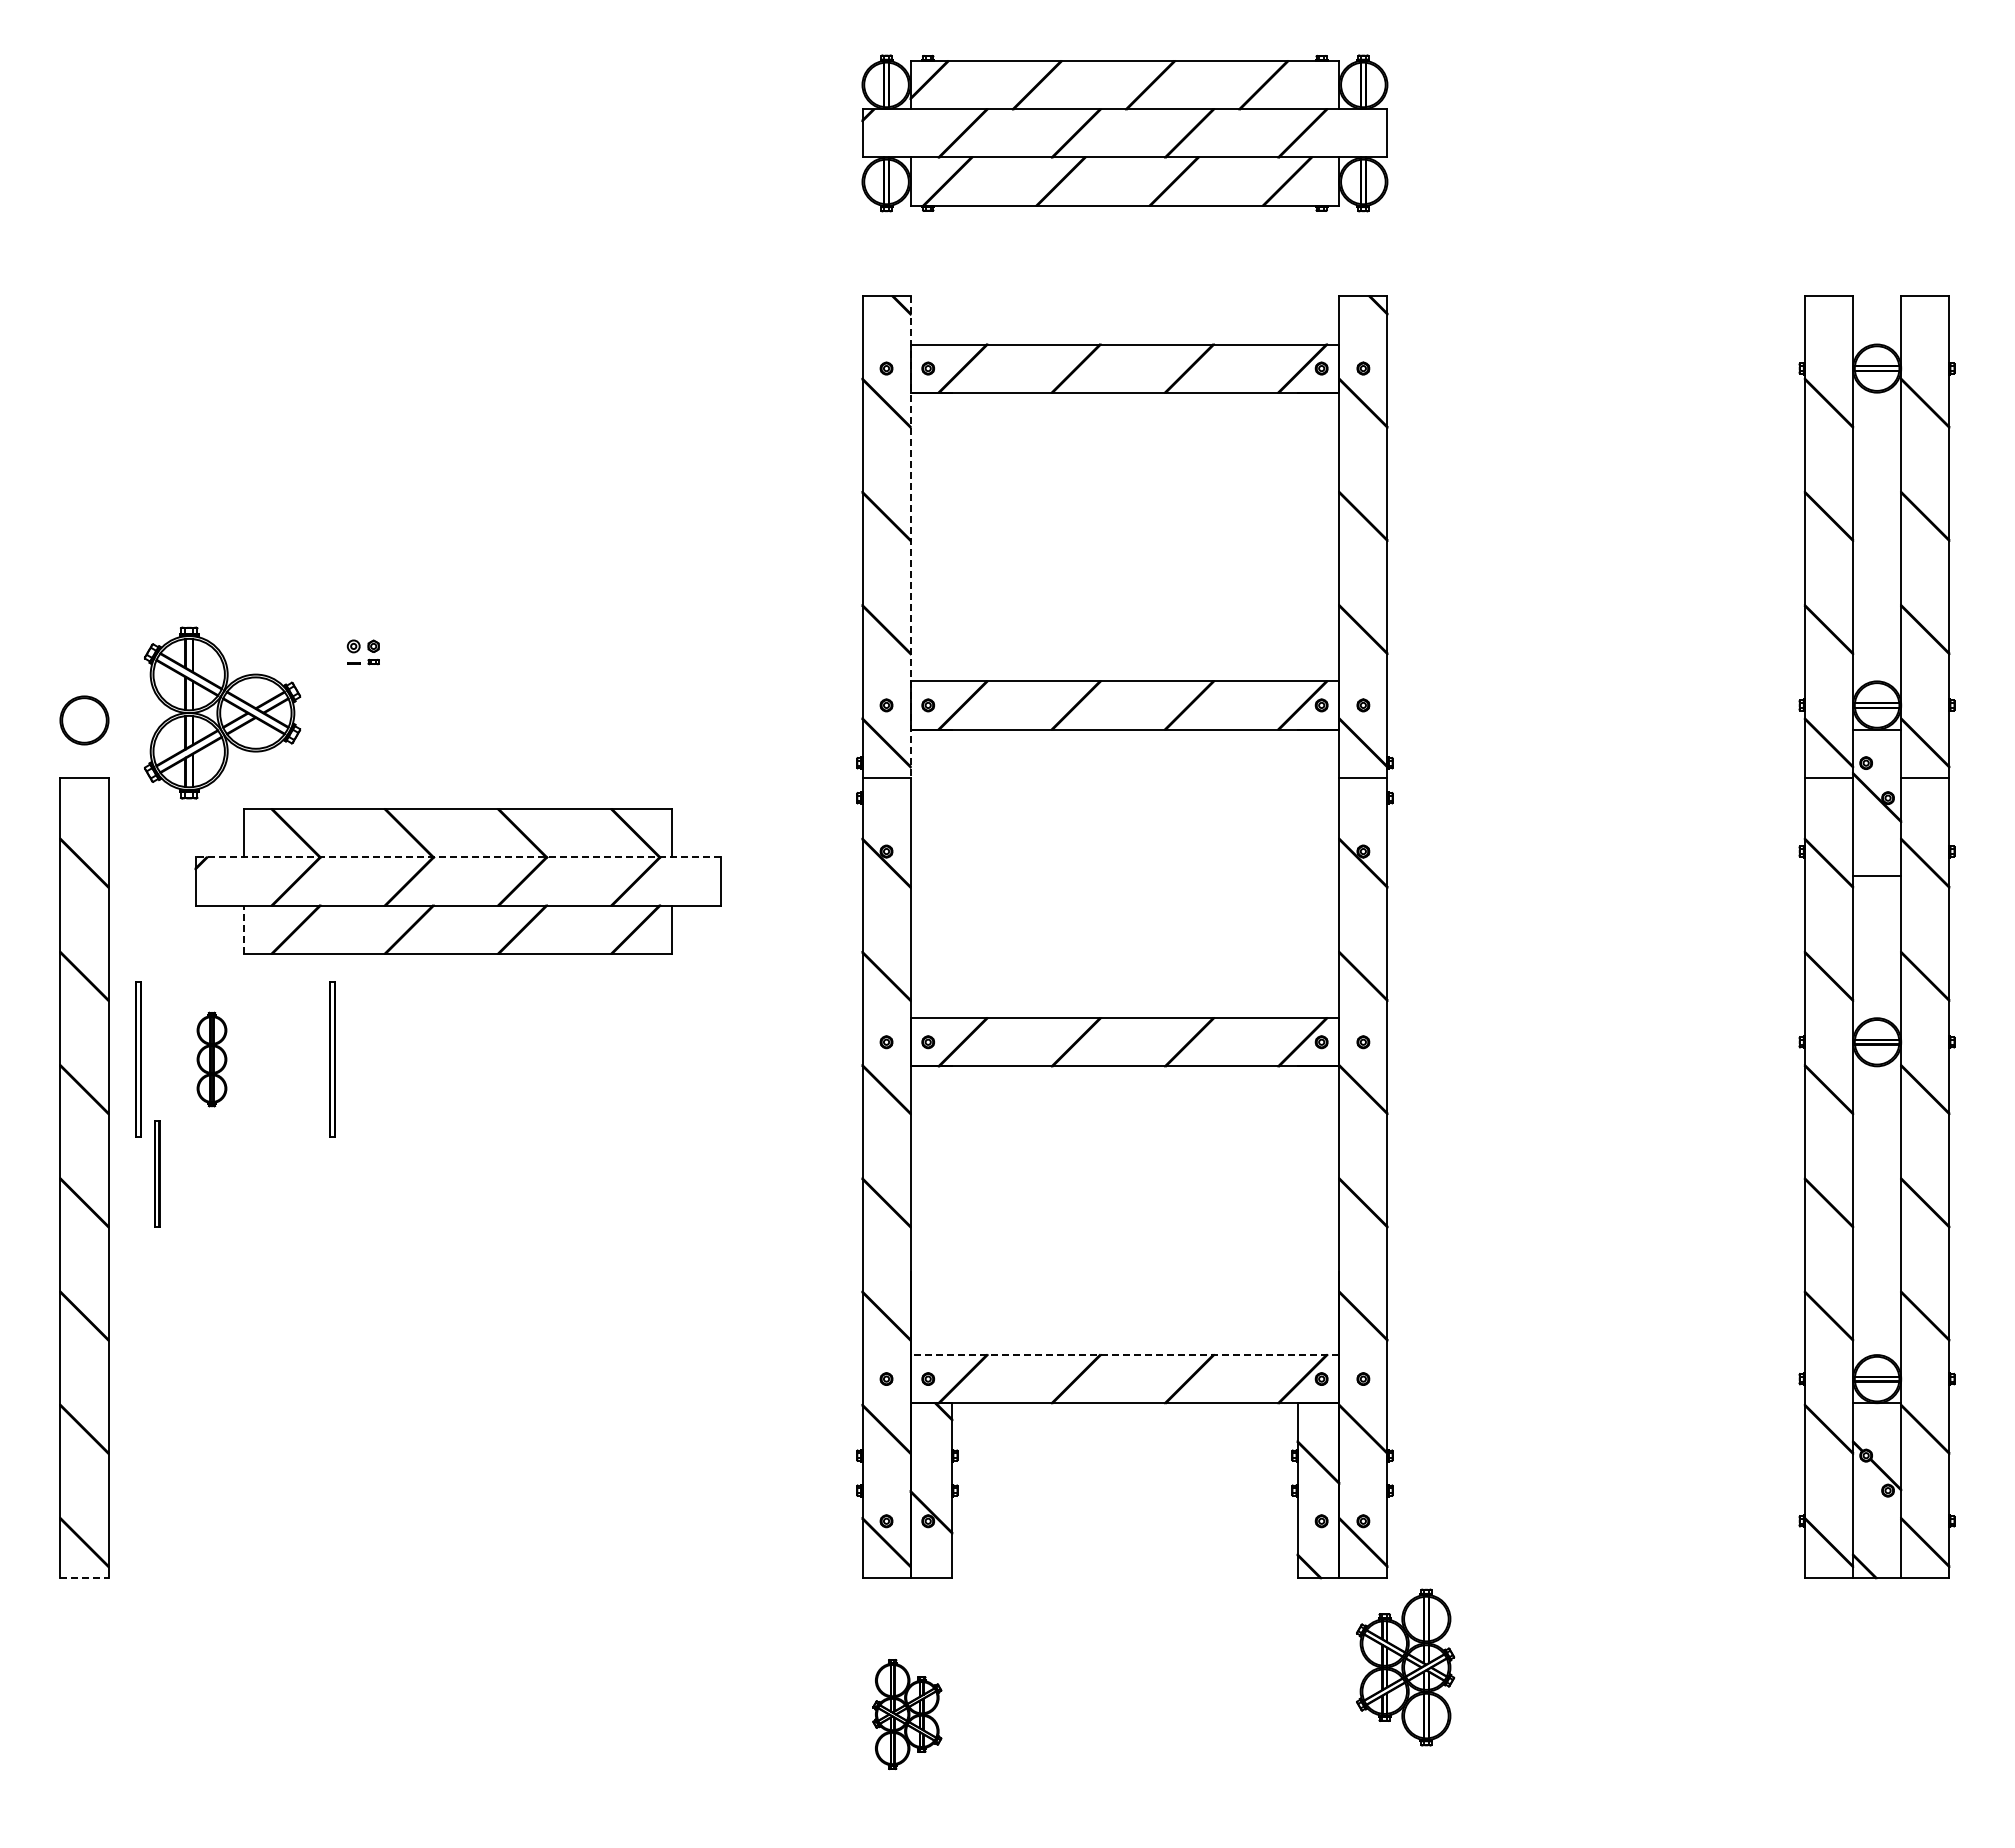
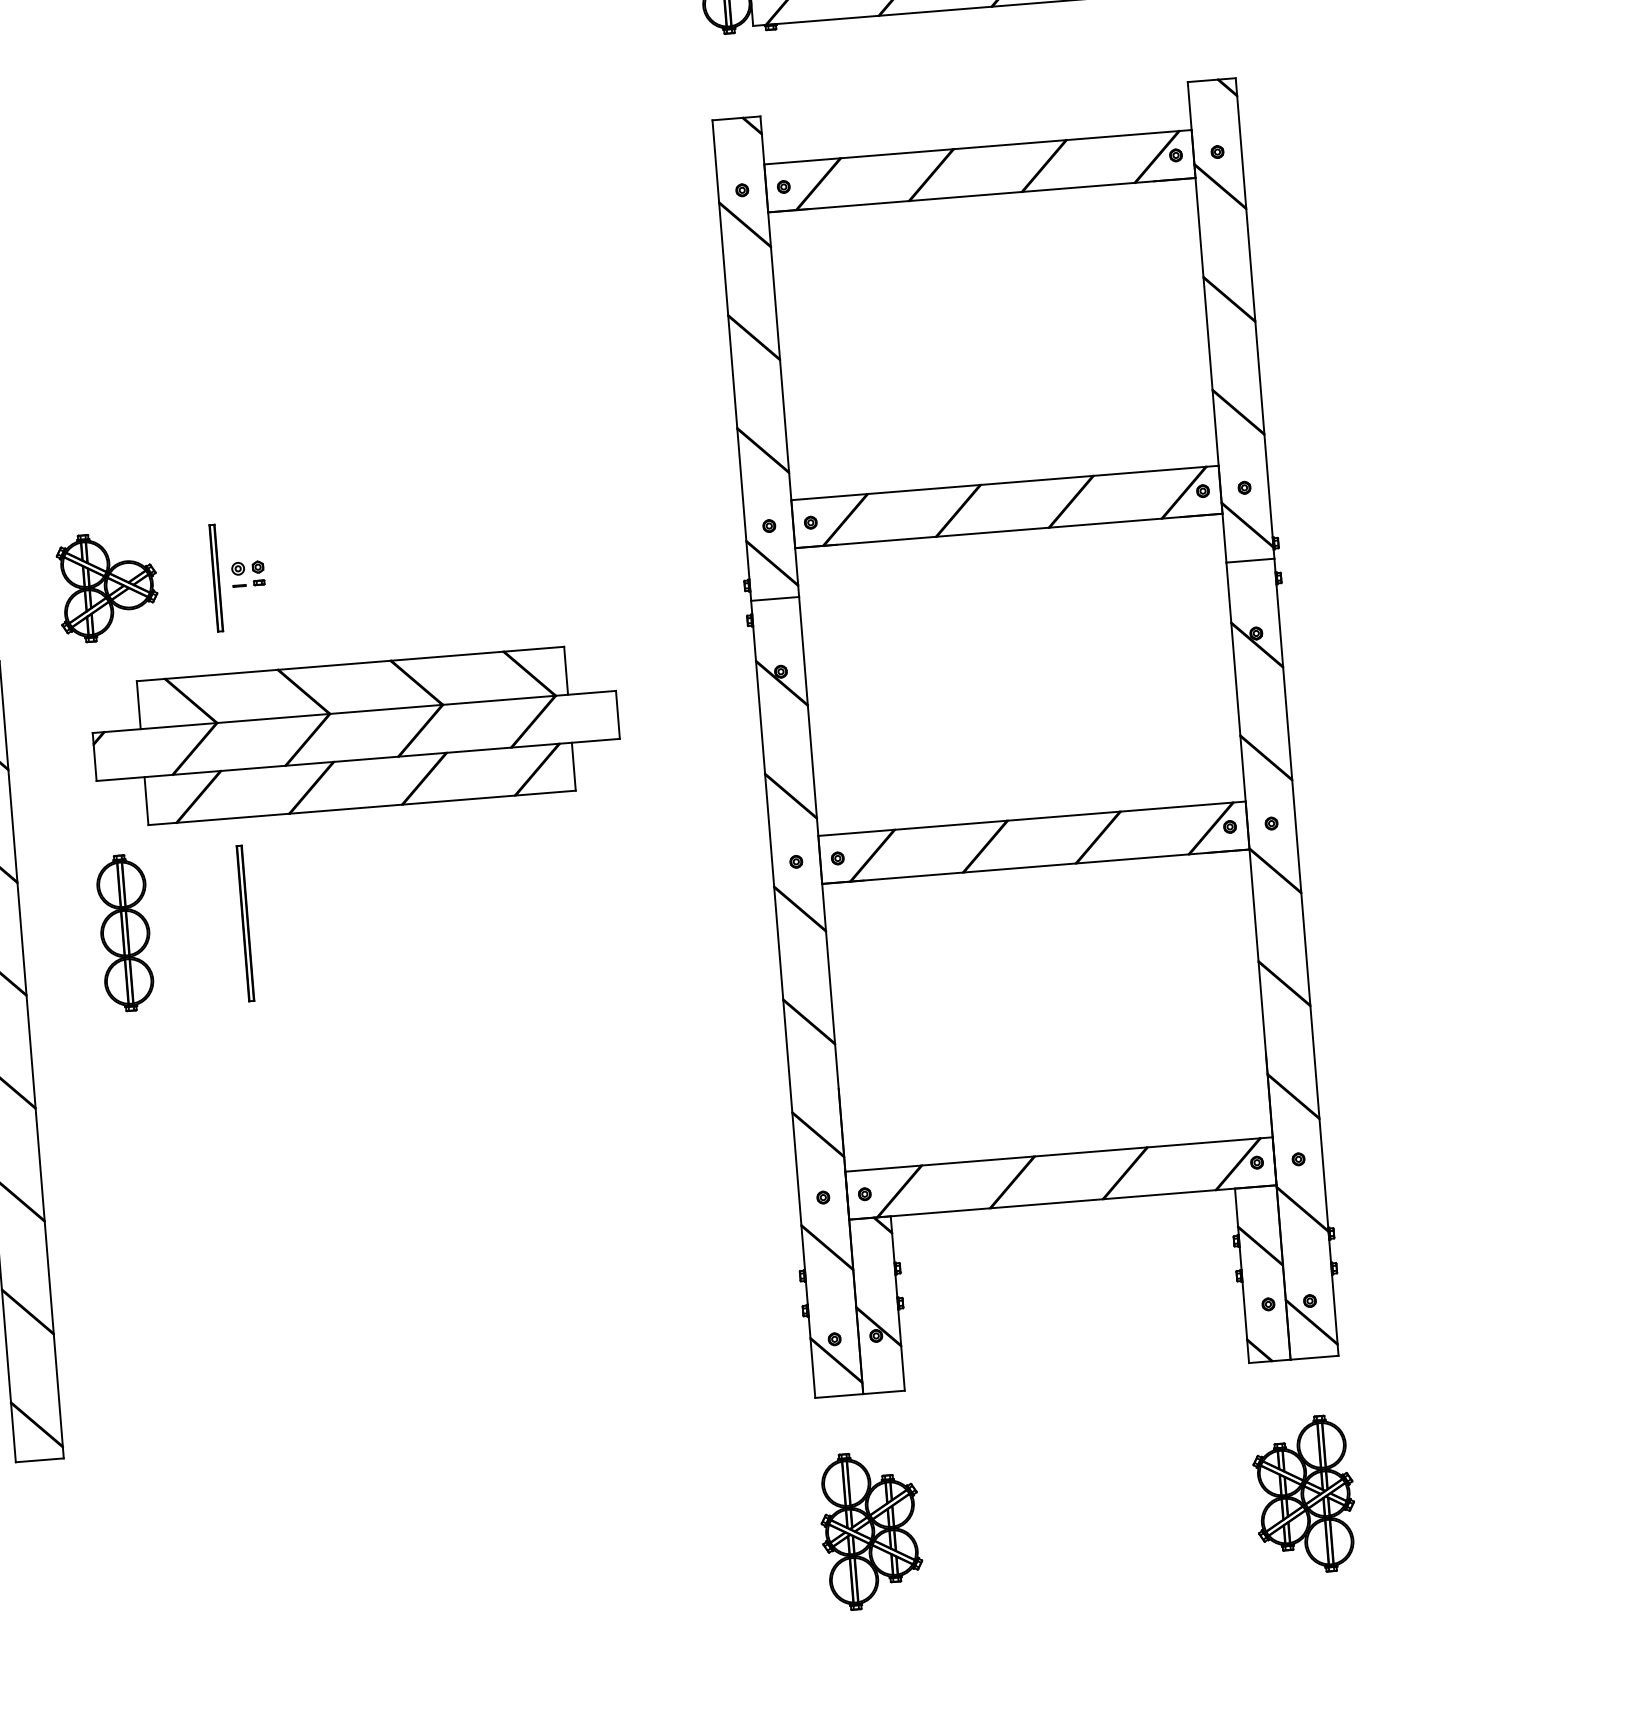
line: (910, 537) -> (779, 356), dashed -> solid
part: (362, 652) -> (247, 574), moved
part: (222, 712) -> (107, 586), size x0.62
line: (457, 857) -> (353, 712), dashed -> solid
line: (243, 929) -> (146, 801), dashed -> solid
part: (138, 1059) -> (52, 939), removed
part: (211, 1059) -> (124, 933), size x1.67
part: (157, 1173) -> (216, 577), moved
line: (1124, 1355) -> (1058, 1154), dashed -> solid
line: (84, 1578) -> (39, 1460), dashed -> solid
part: (1405, 1667) -> (1304, 1495), moved
part: (906, 1714) -> (870, 1530), size x1.43

